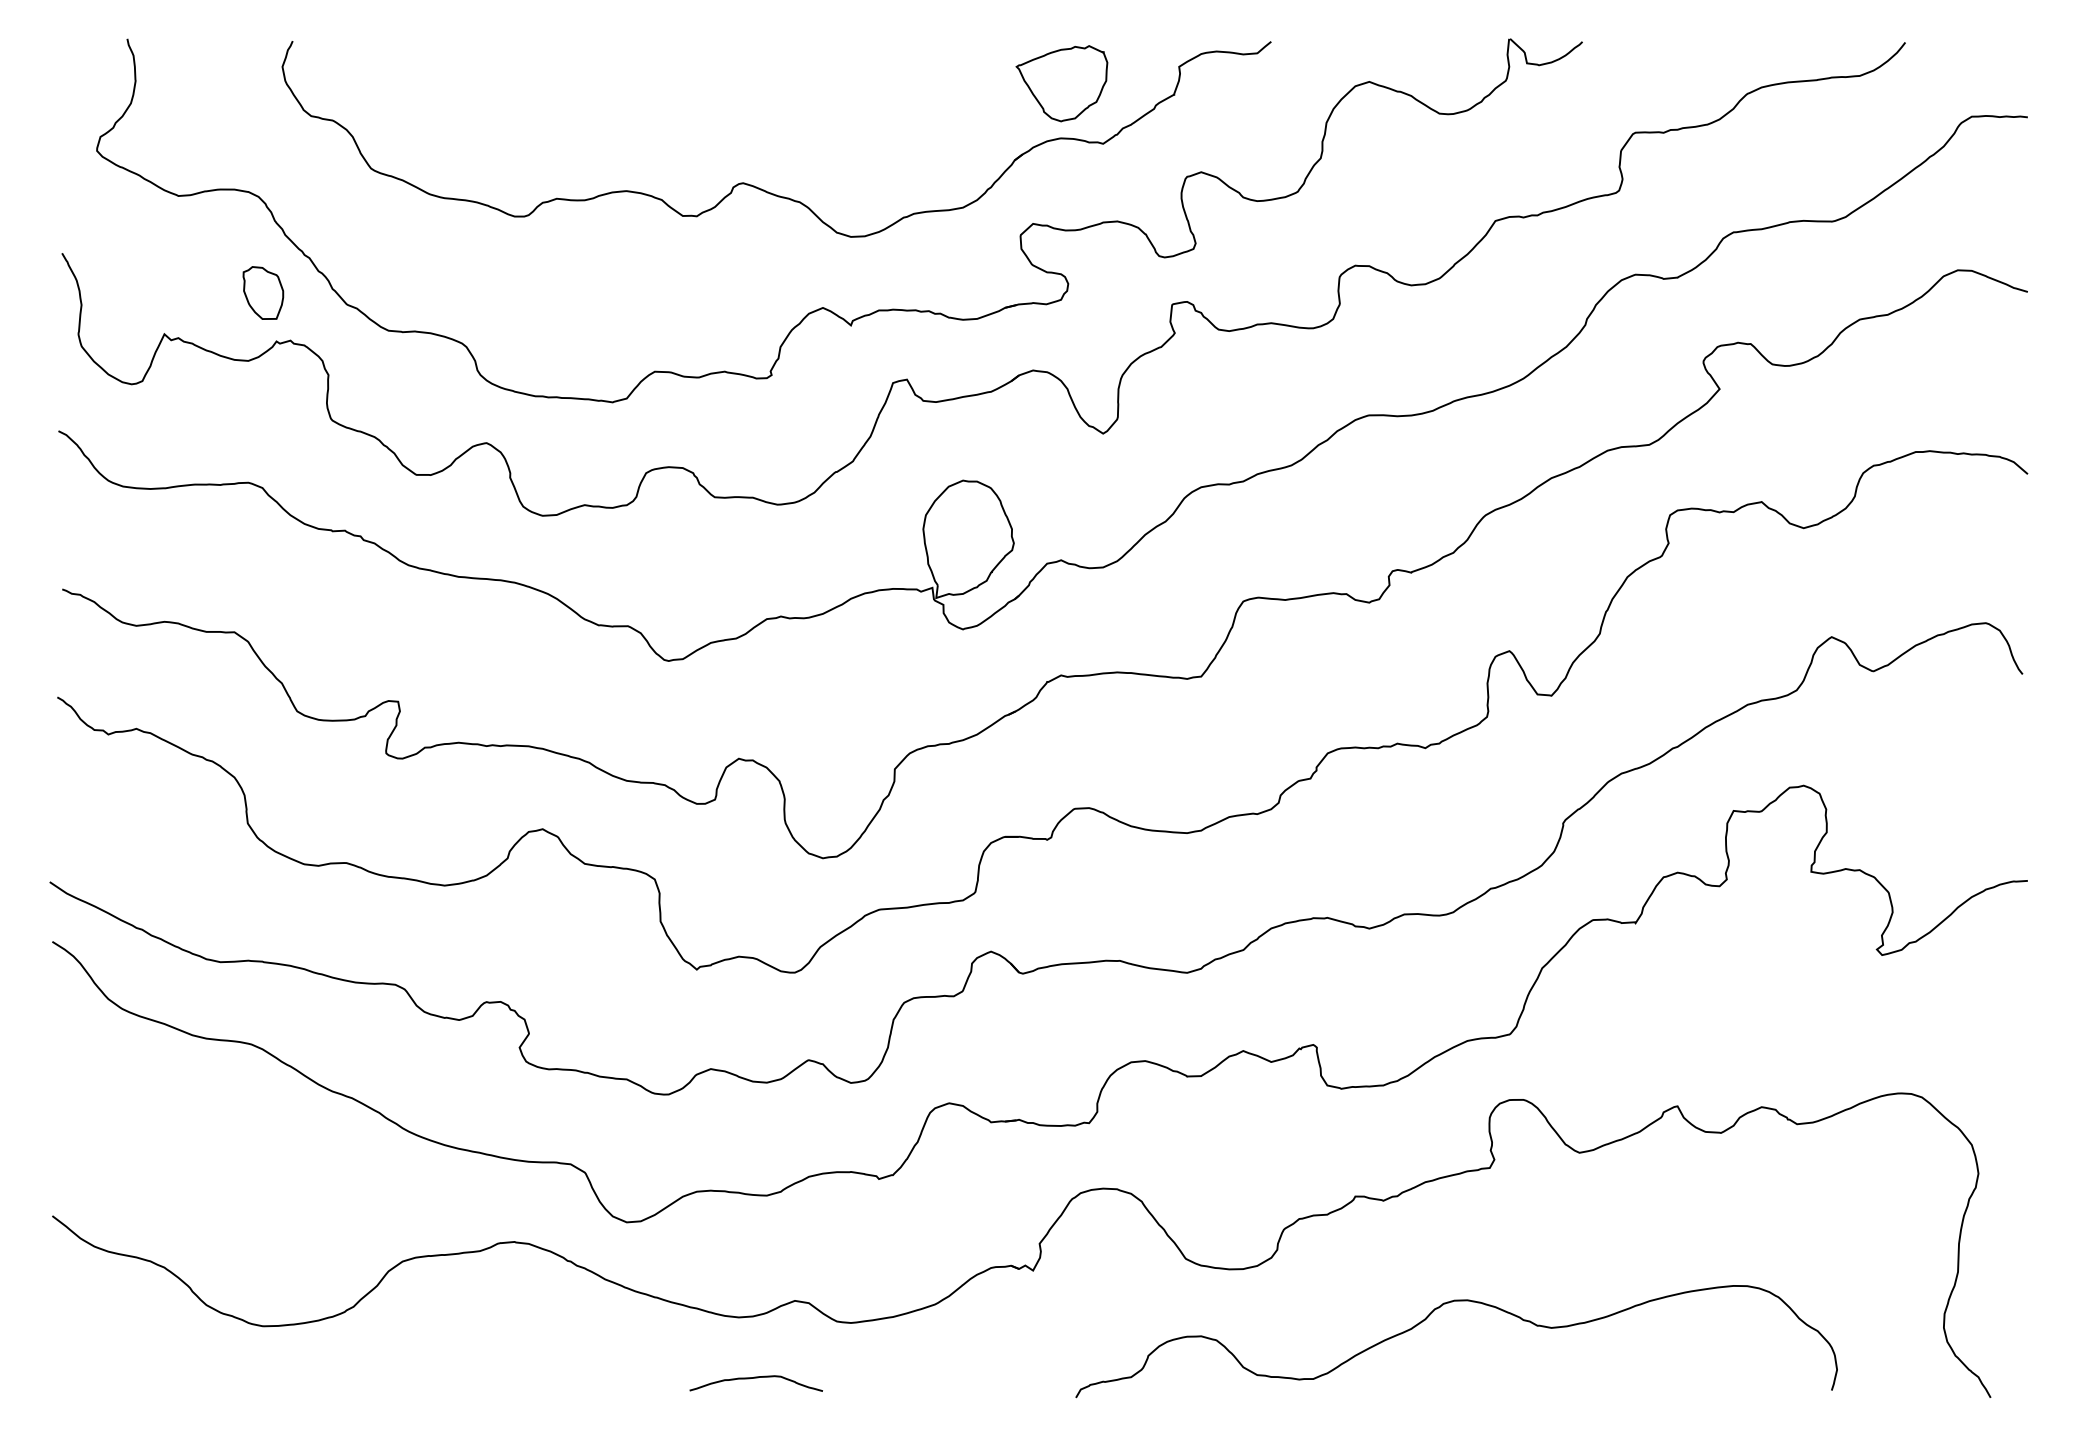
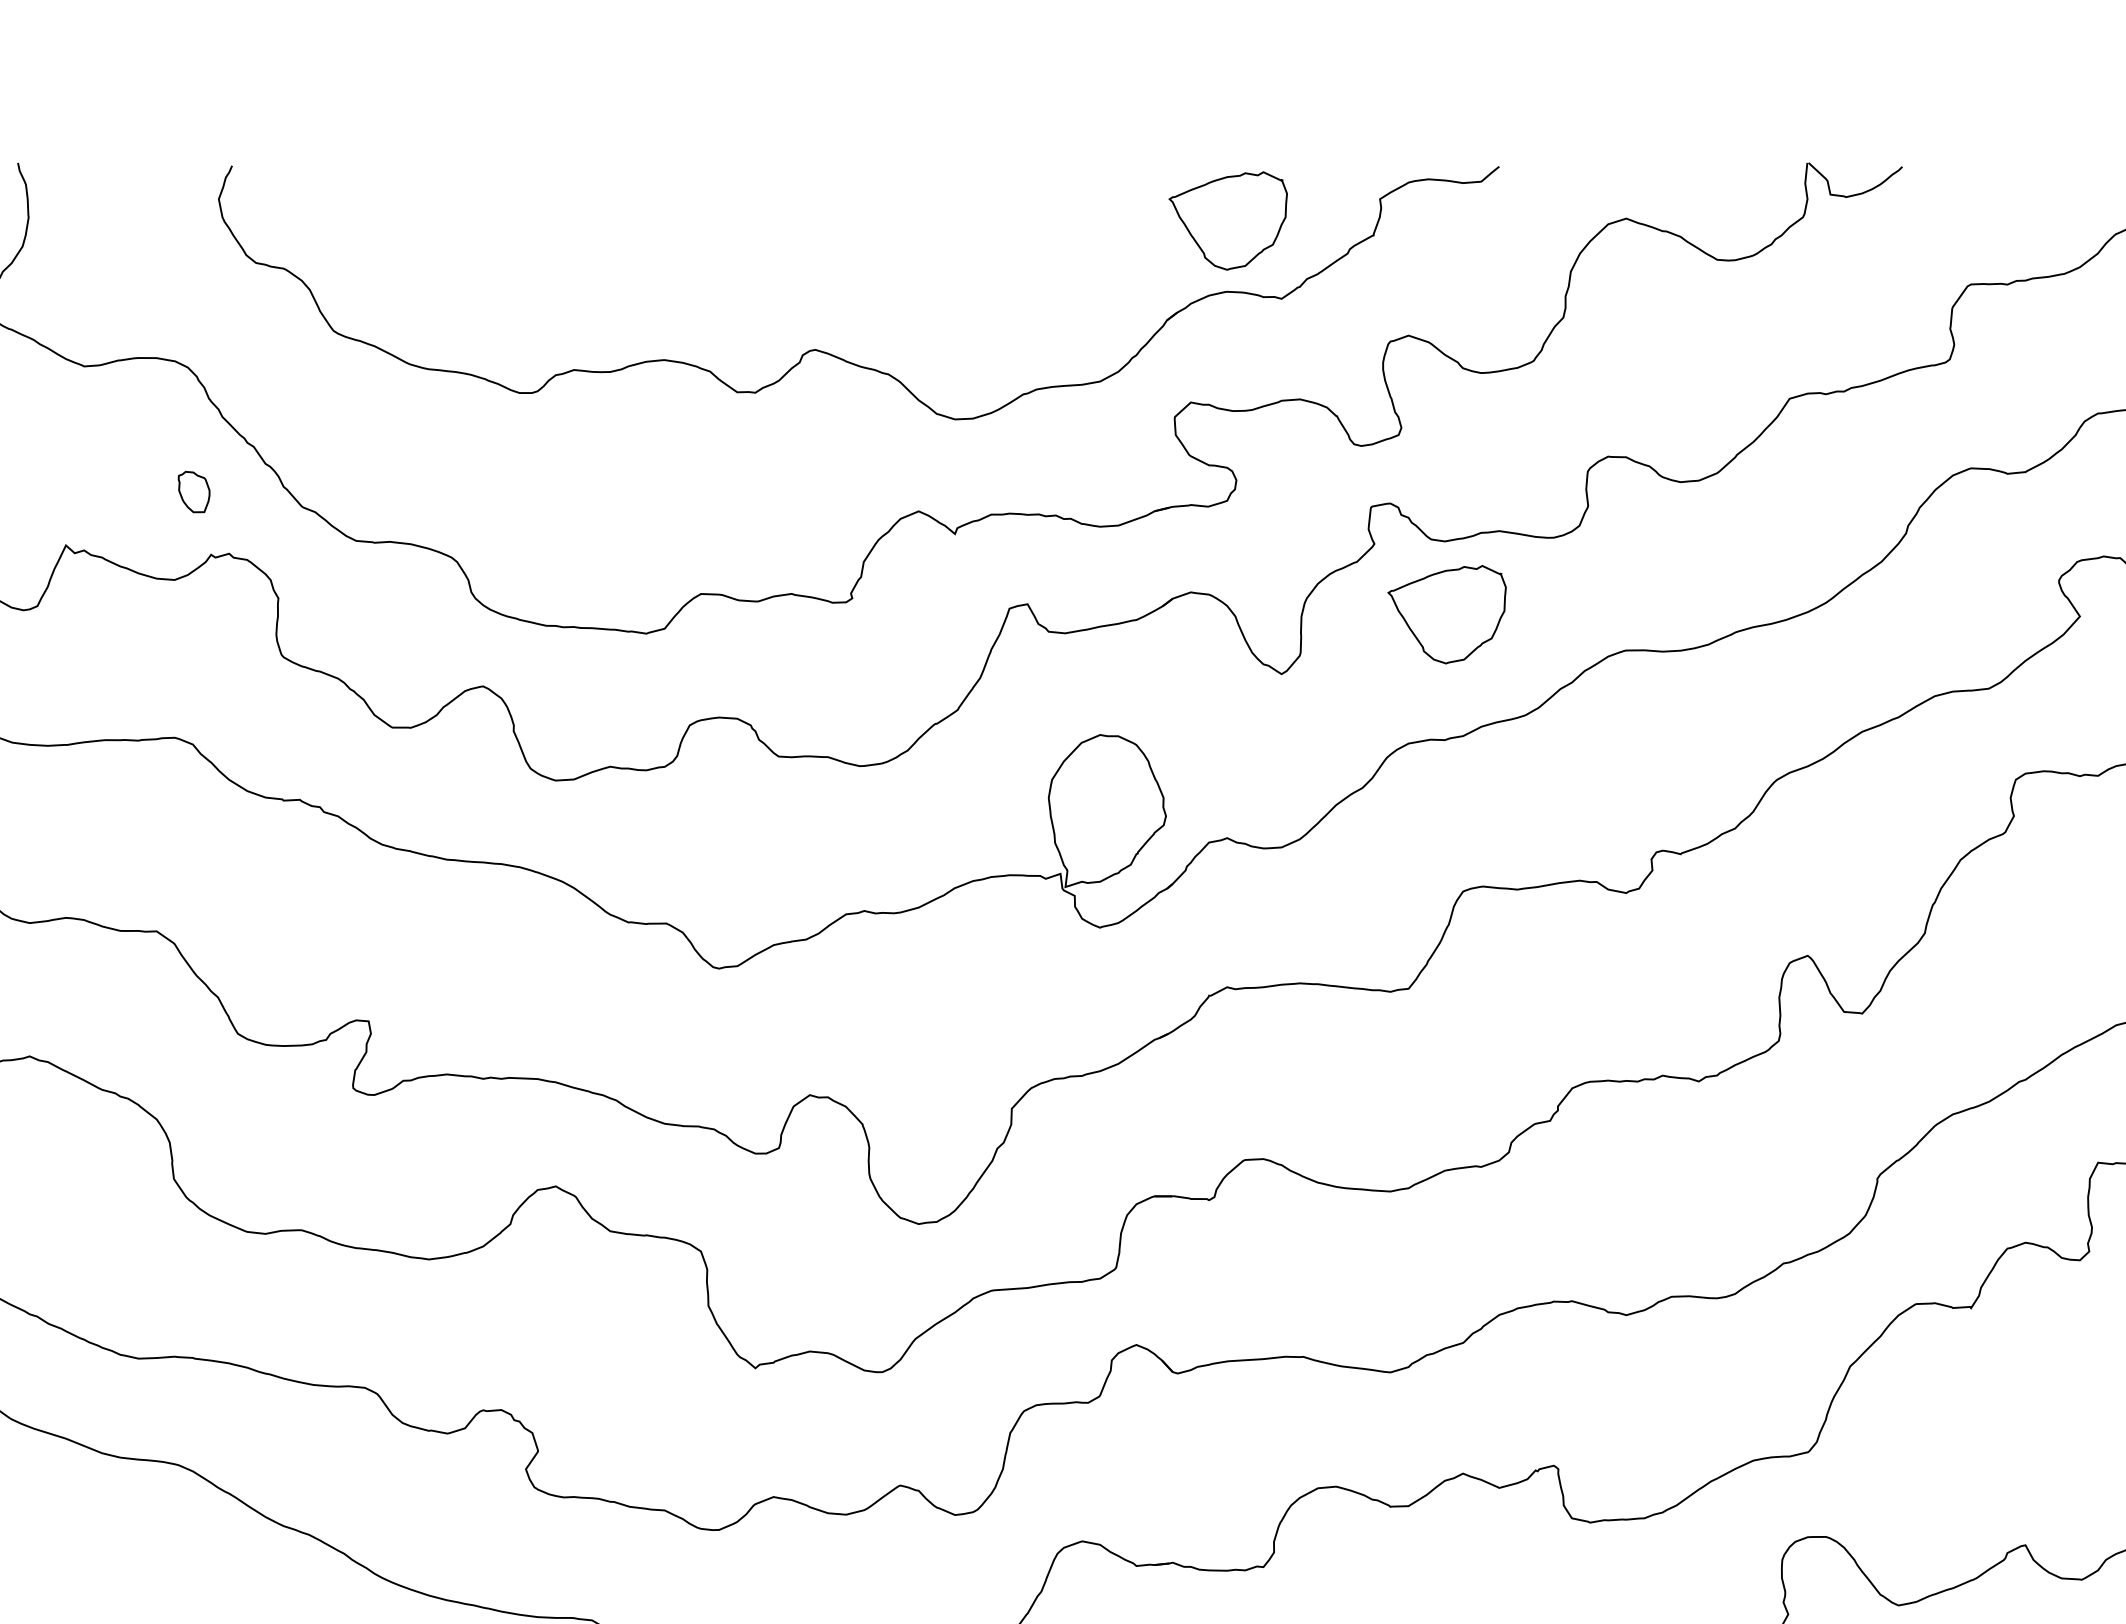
part: (263, 292) -> (194, 491), size x0.6
part: (1230, 387) -> (1446, 614), added

